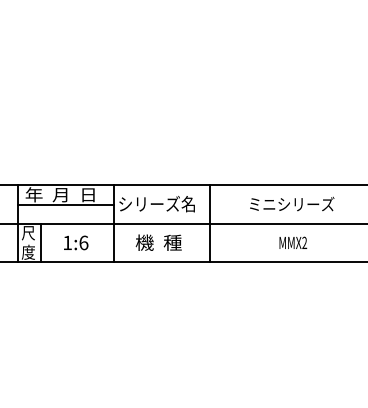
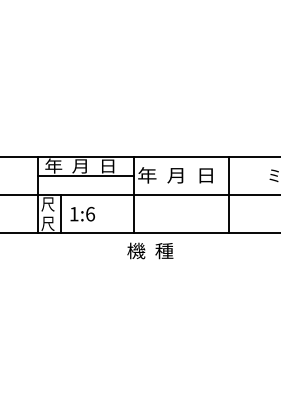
text: (156, 203) -> (176, 174), シリーズ名 -> 年  月  日
text: (76, 242) -> (83, 213), moved
text: (158, 242) -> (150, 250), moved
text: (28, 251) -> (48, 222), 度 -> 尺

